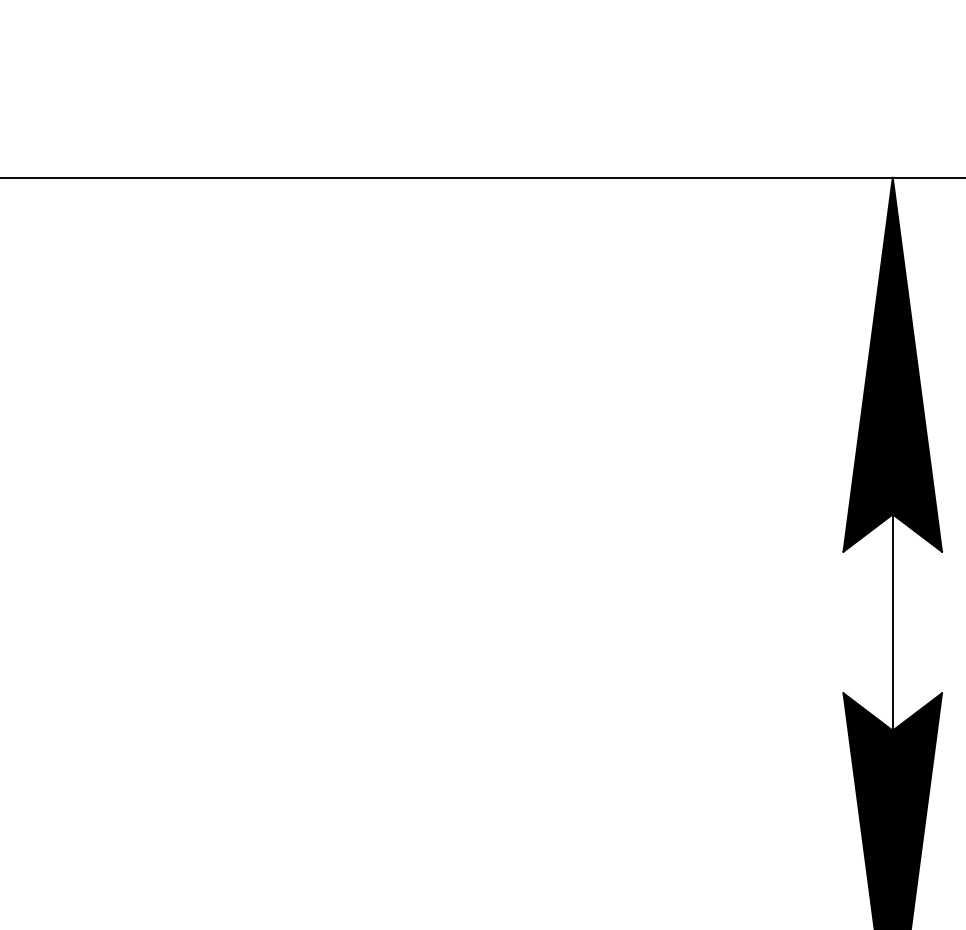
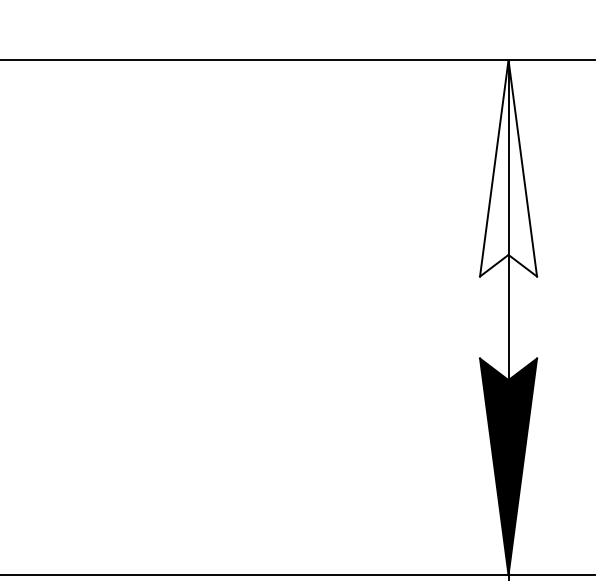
fill: (892, 365) -> (508, 168), removed

